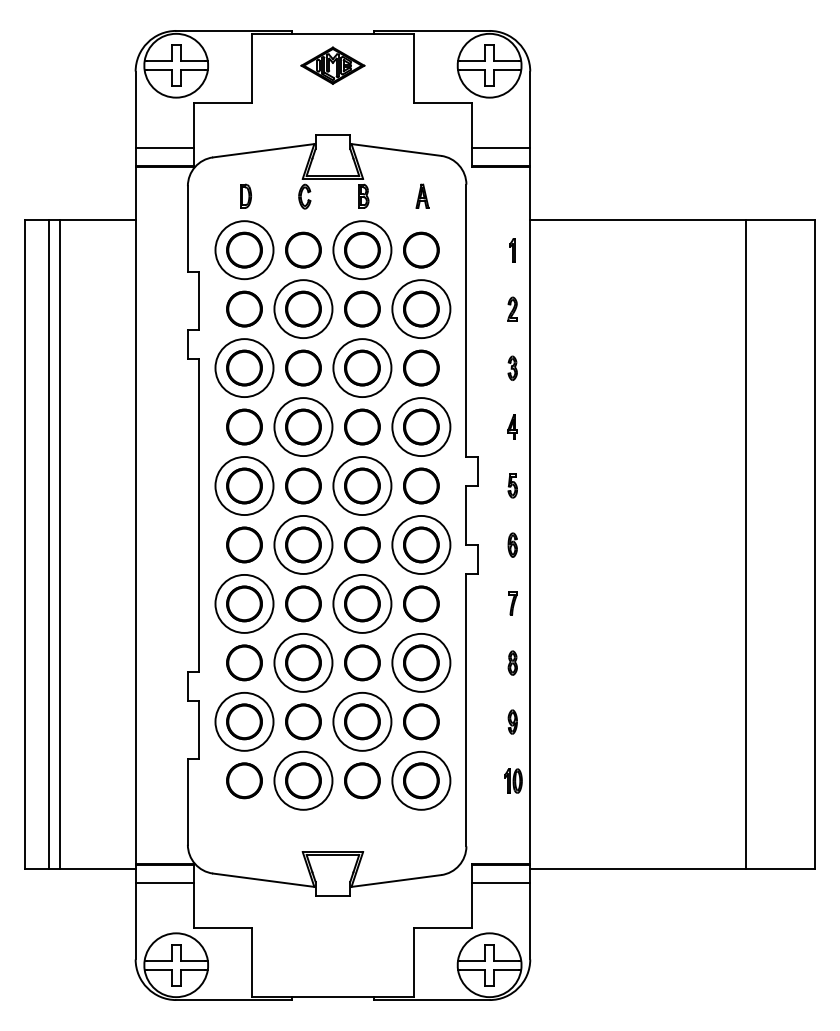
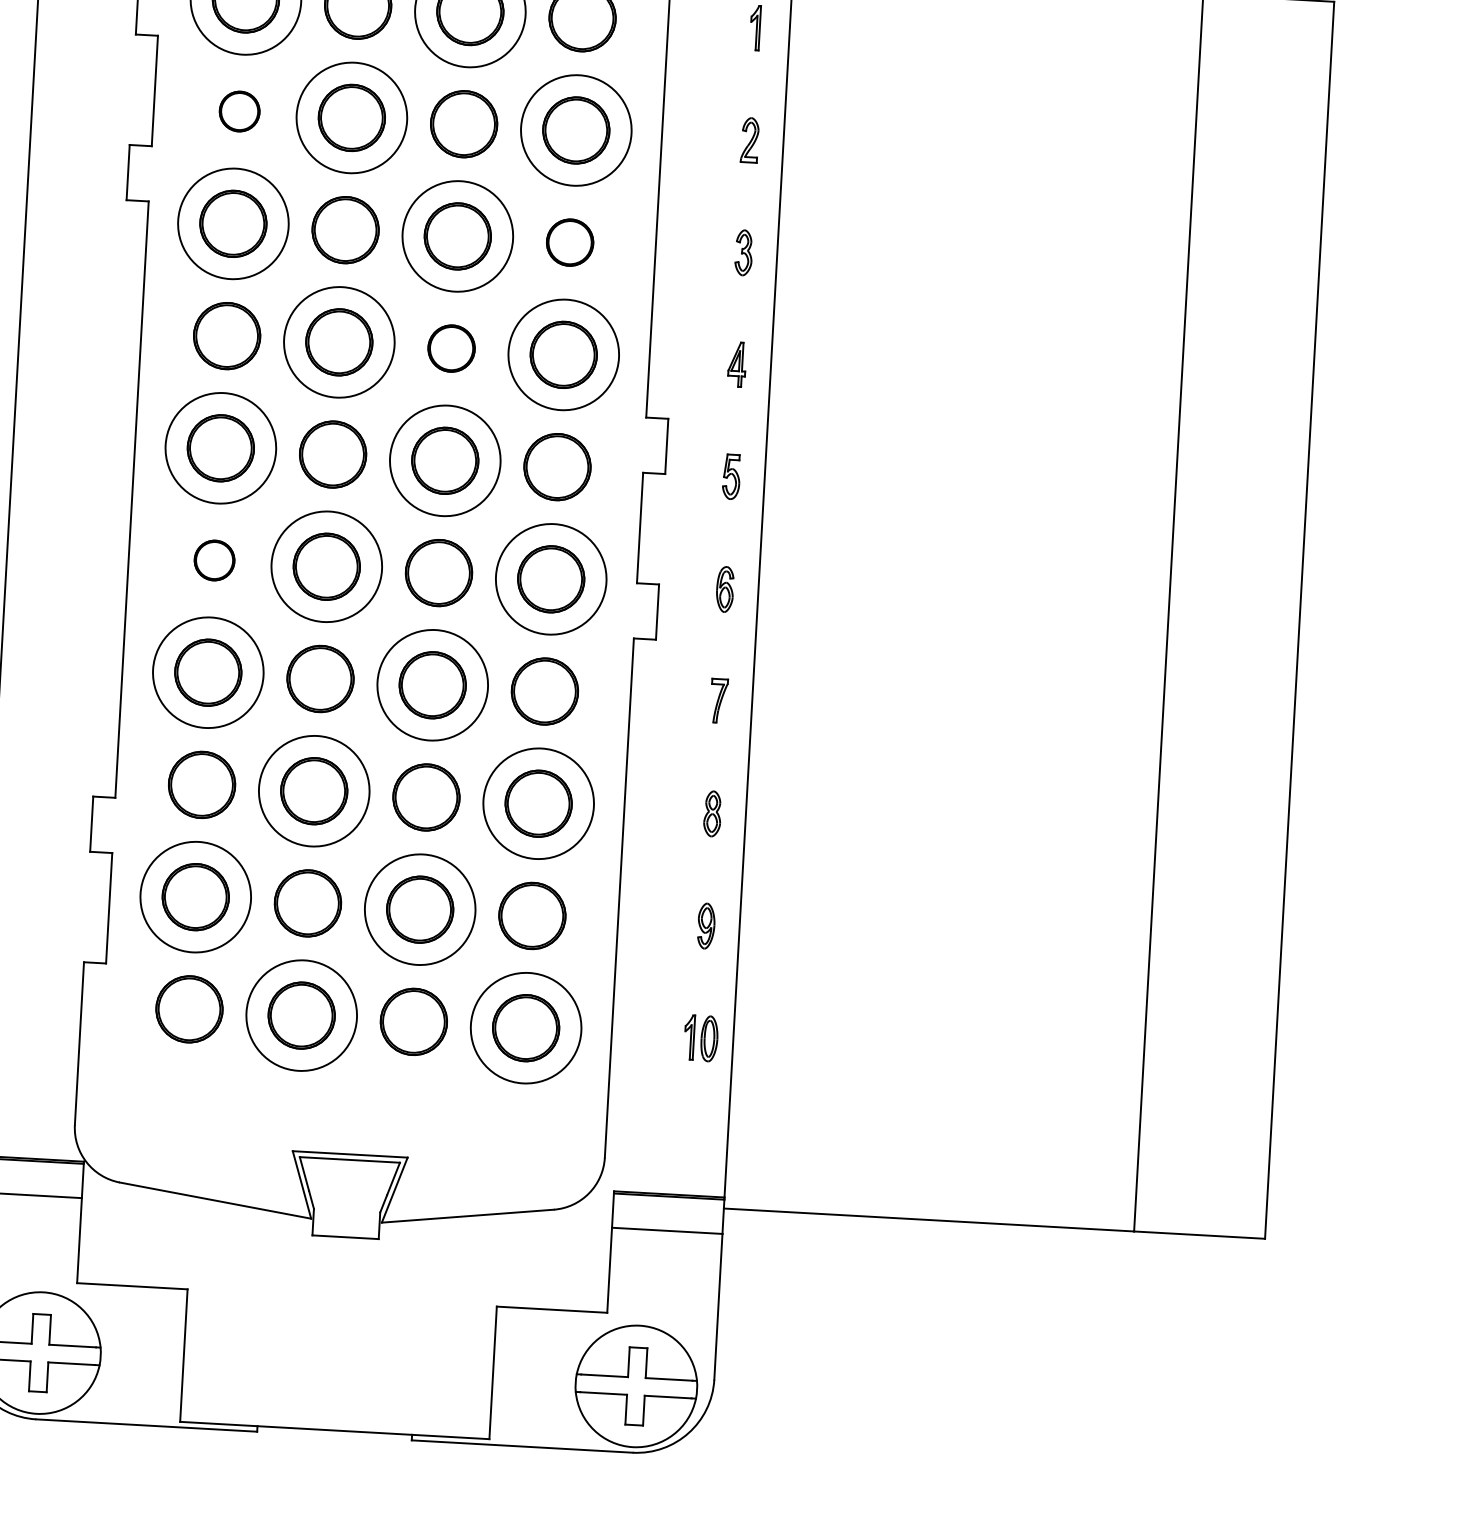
part: (244, 308) -> (239, 110), size x0.6
part: (421, 367) -> (570, 241), size x0.7
part: (362, 426) -> (451, 347), size x0.7
part: (244, 544) -> (214, 559), size x0.6

